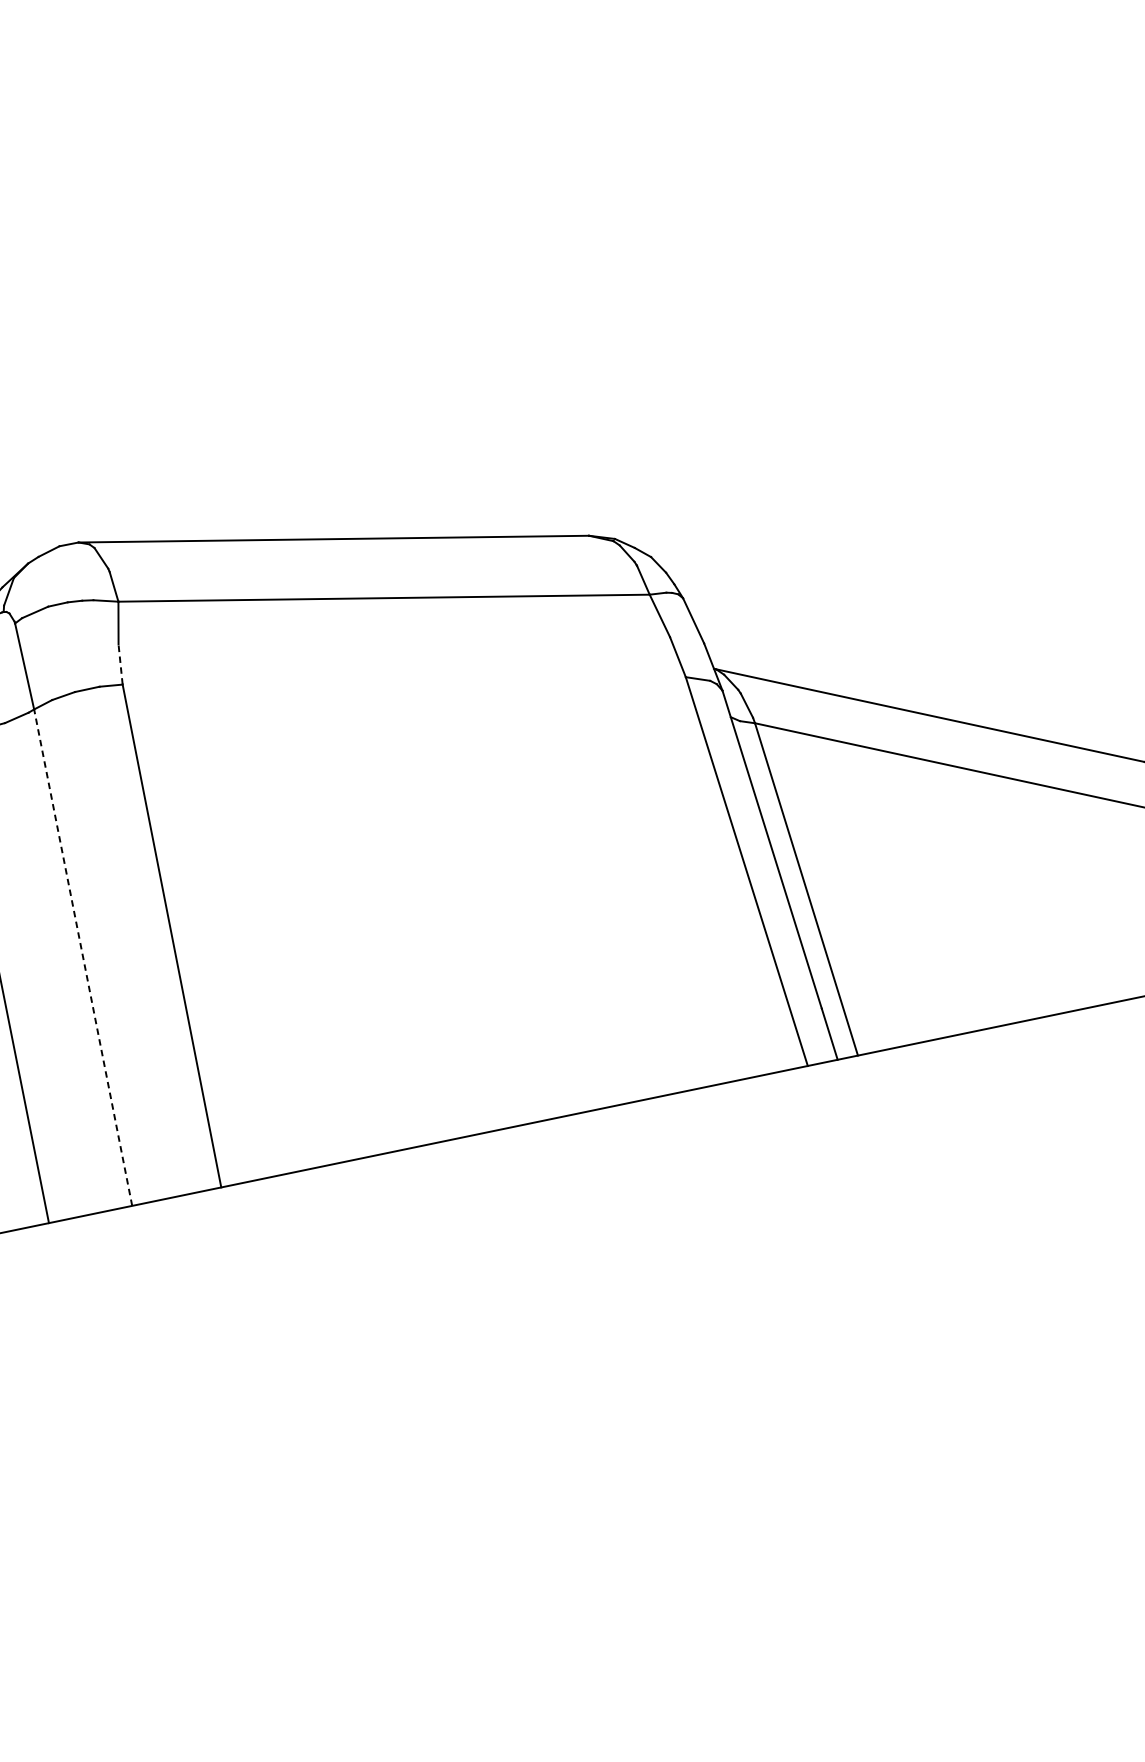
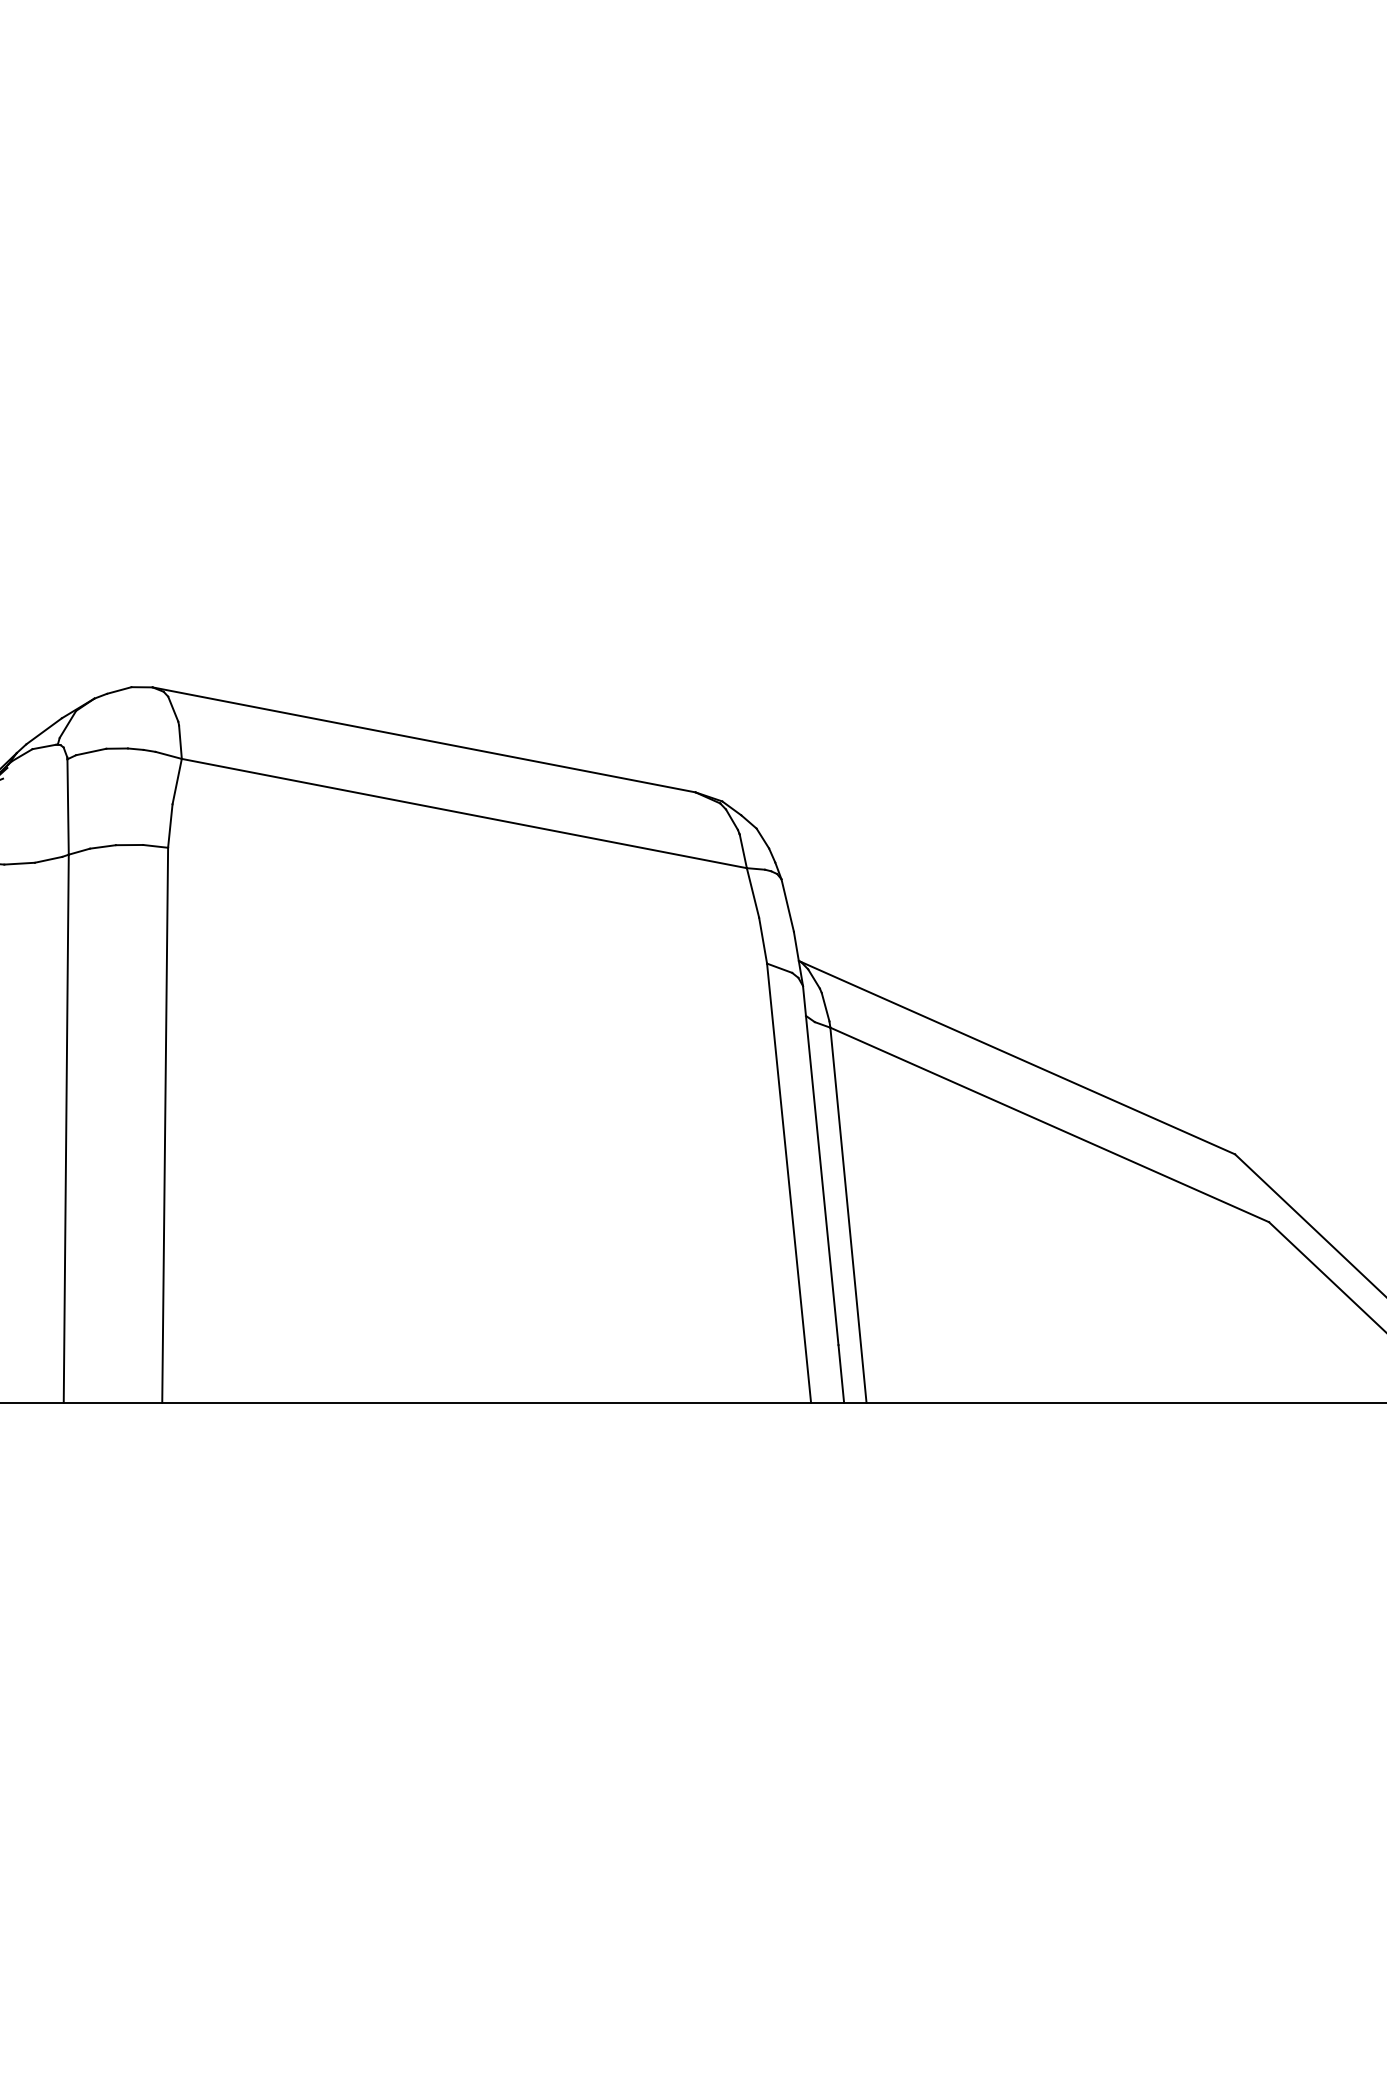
line: (120, 664) -> (170, 826), dashed -> solid
line: (83, 957) -> (66, 1128), dashed -> solid

